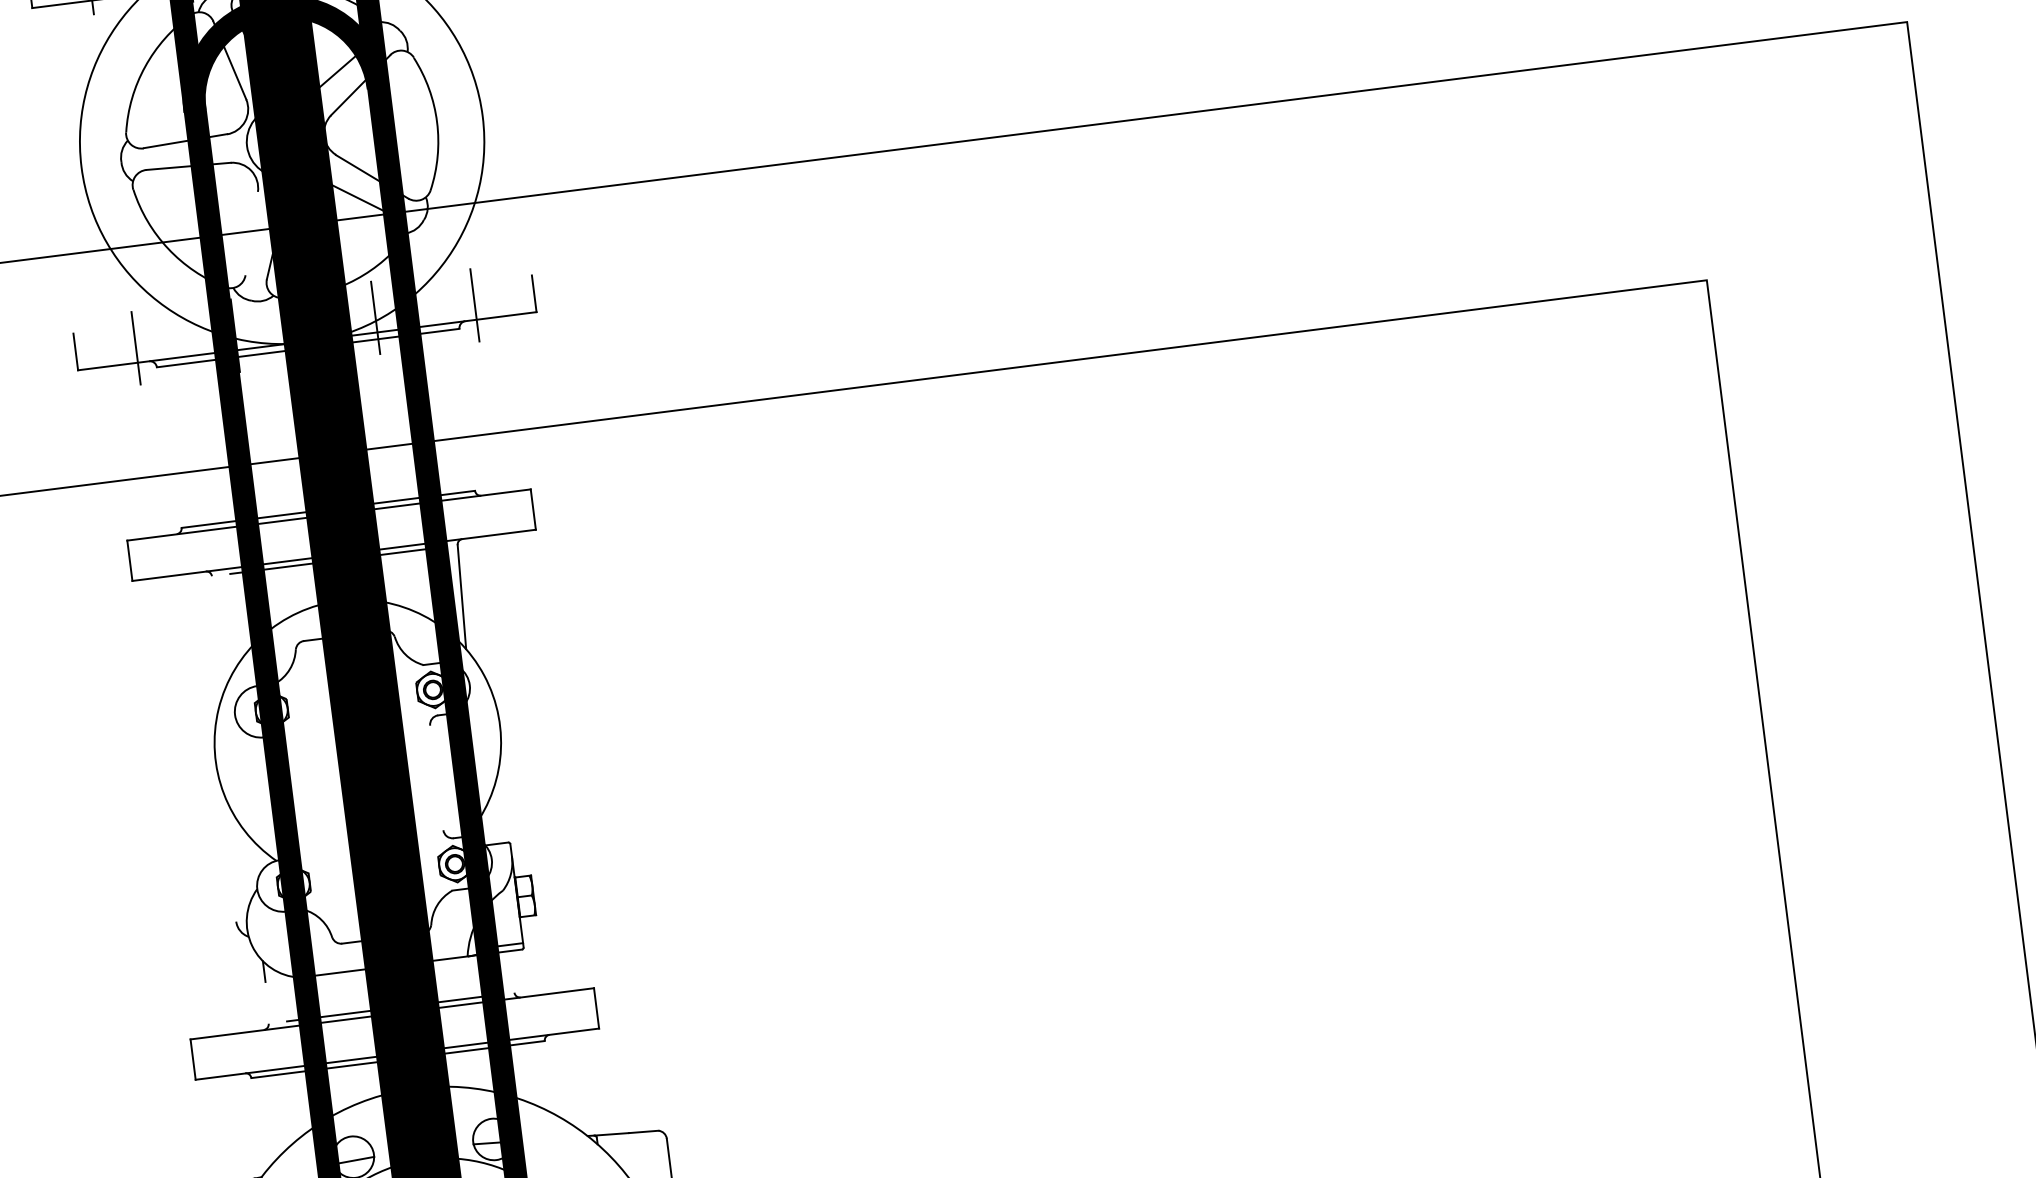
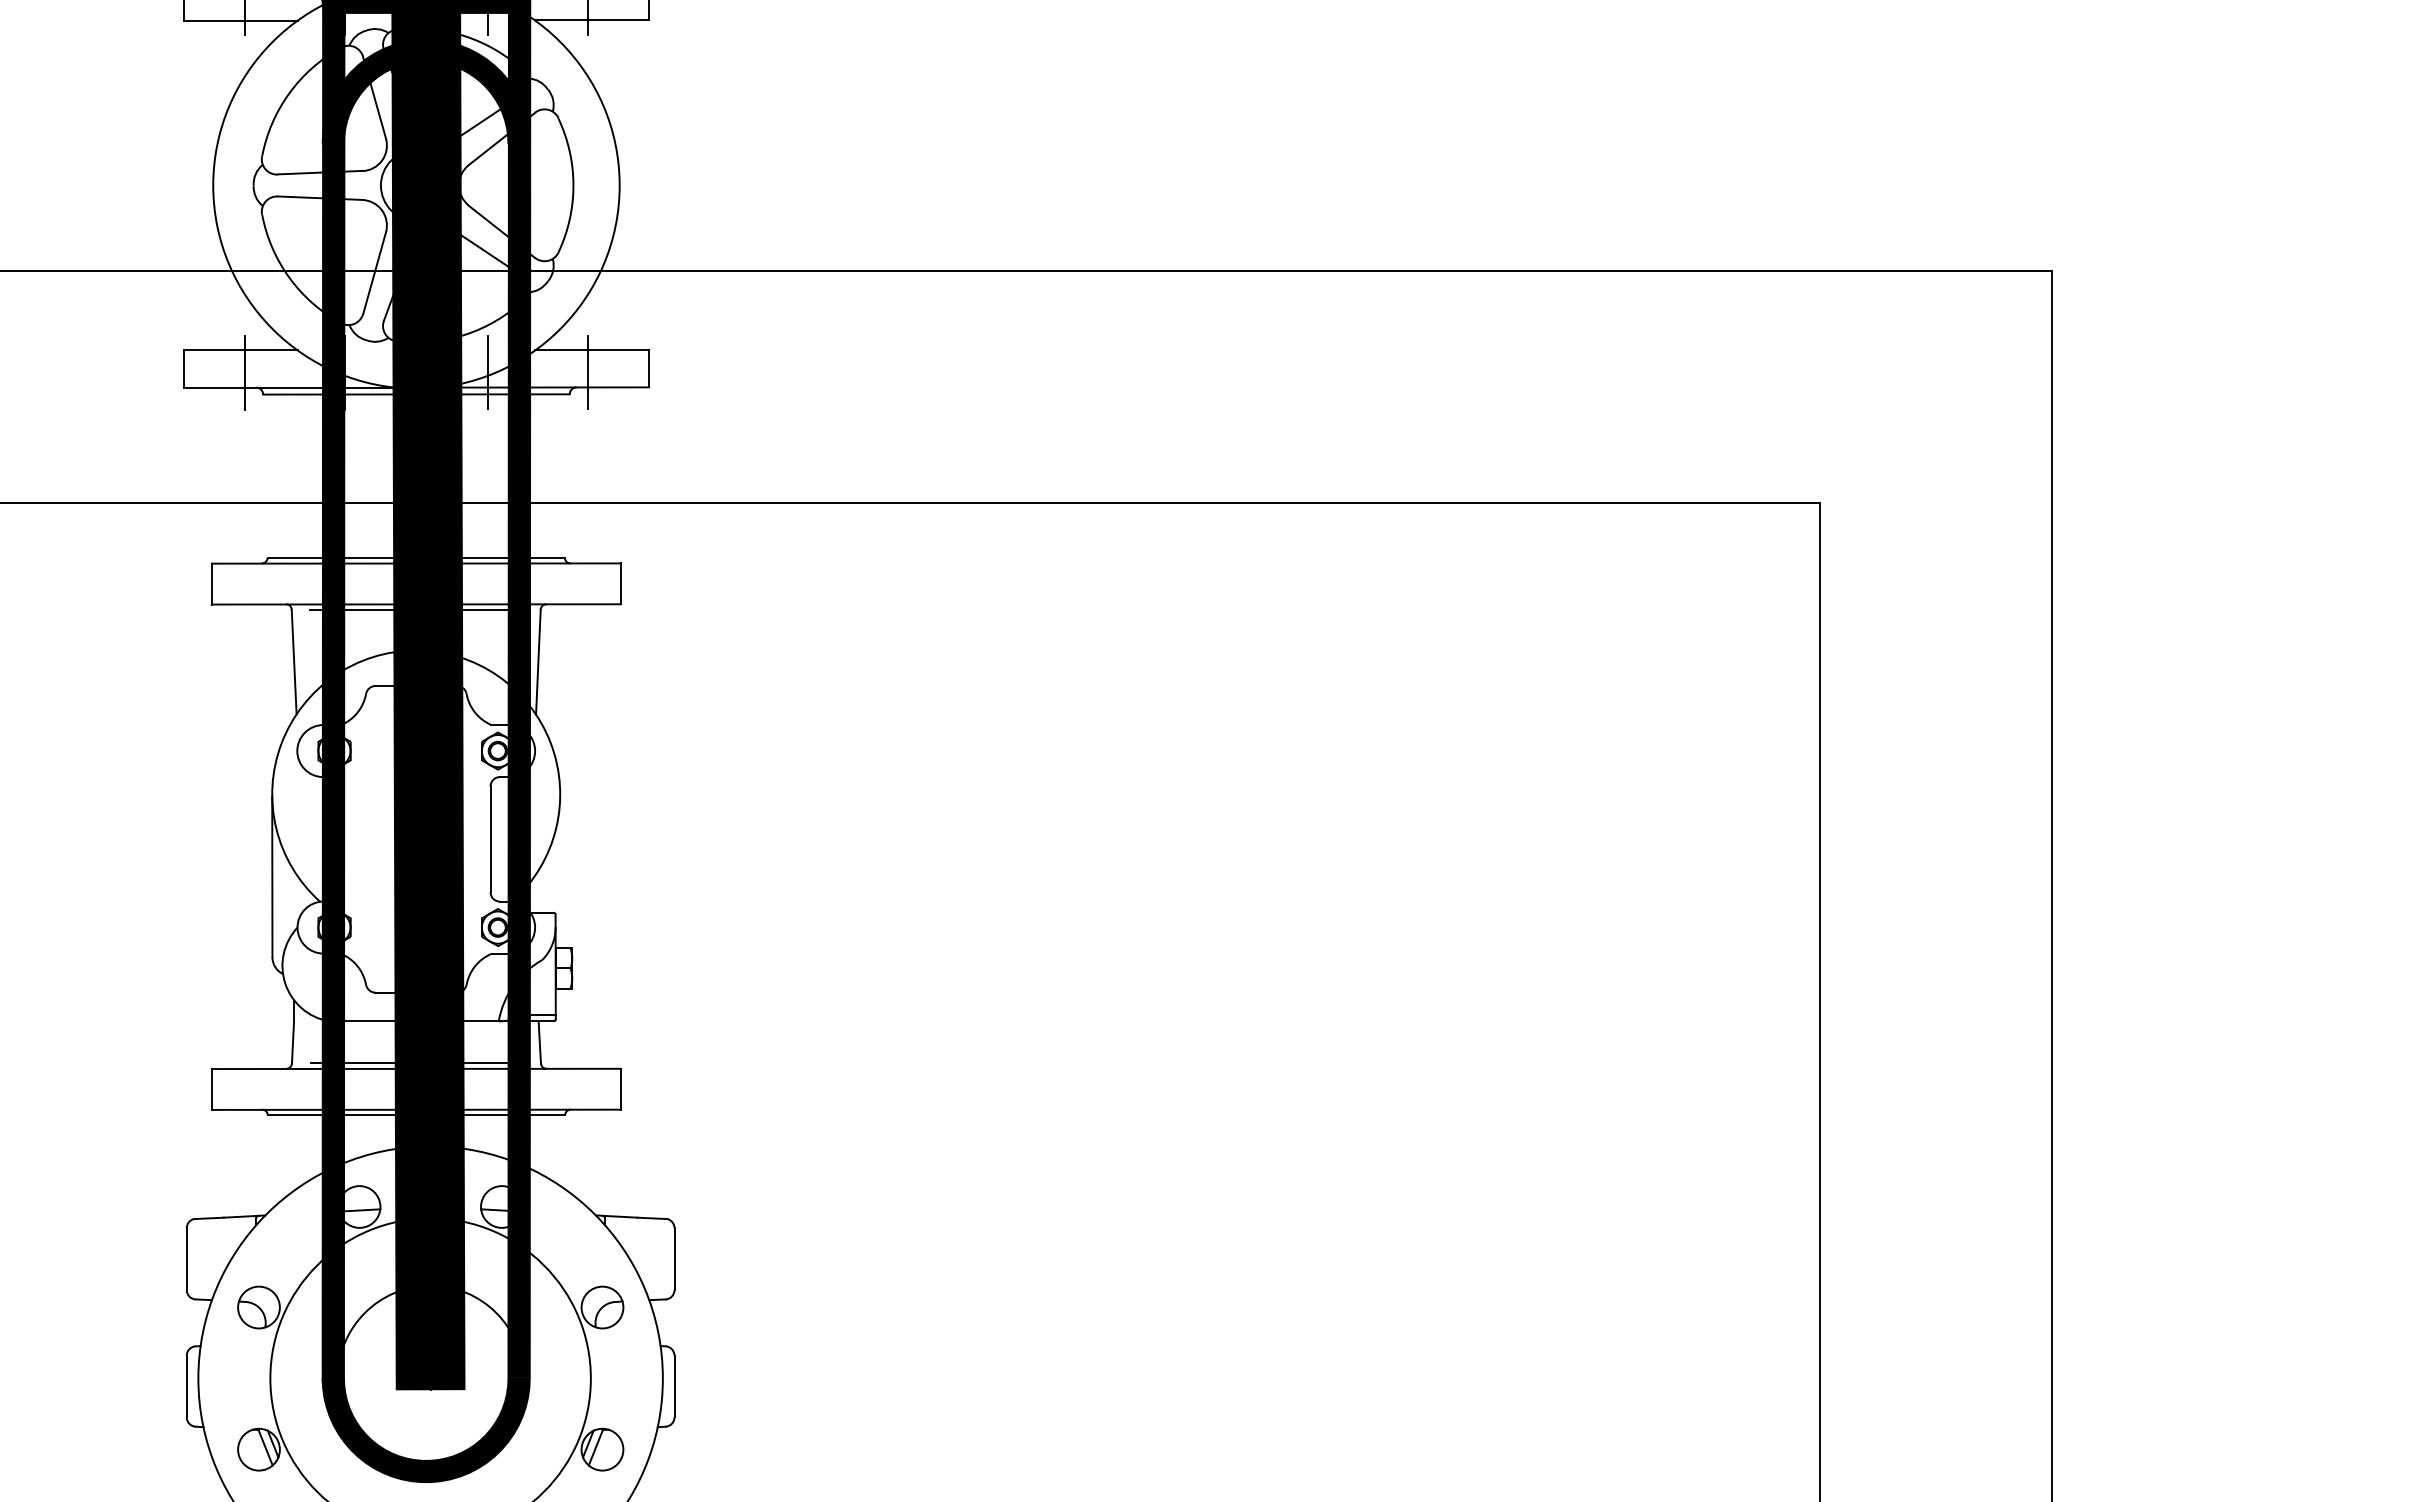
line: (251, 232) -> (374, 272), added
line: (475, 282) -> (591, 350), added
line: (129, 326) -> (240, 350), added
line: (220, 627) -> (293, 661), added
line: (436, 778) -> (490, 839), added
line: (226, 841) -> (272, 876), added
line: (510, 972) -> (539, 1042), added
line: (266, 1003) -> (292, 1042), added

